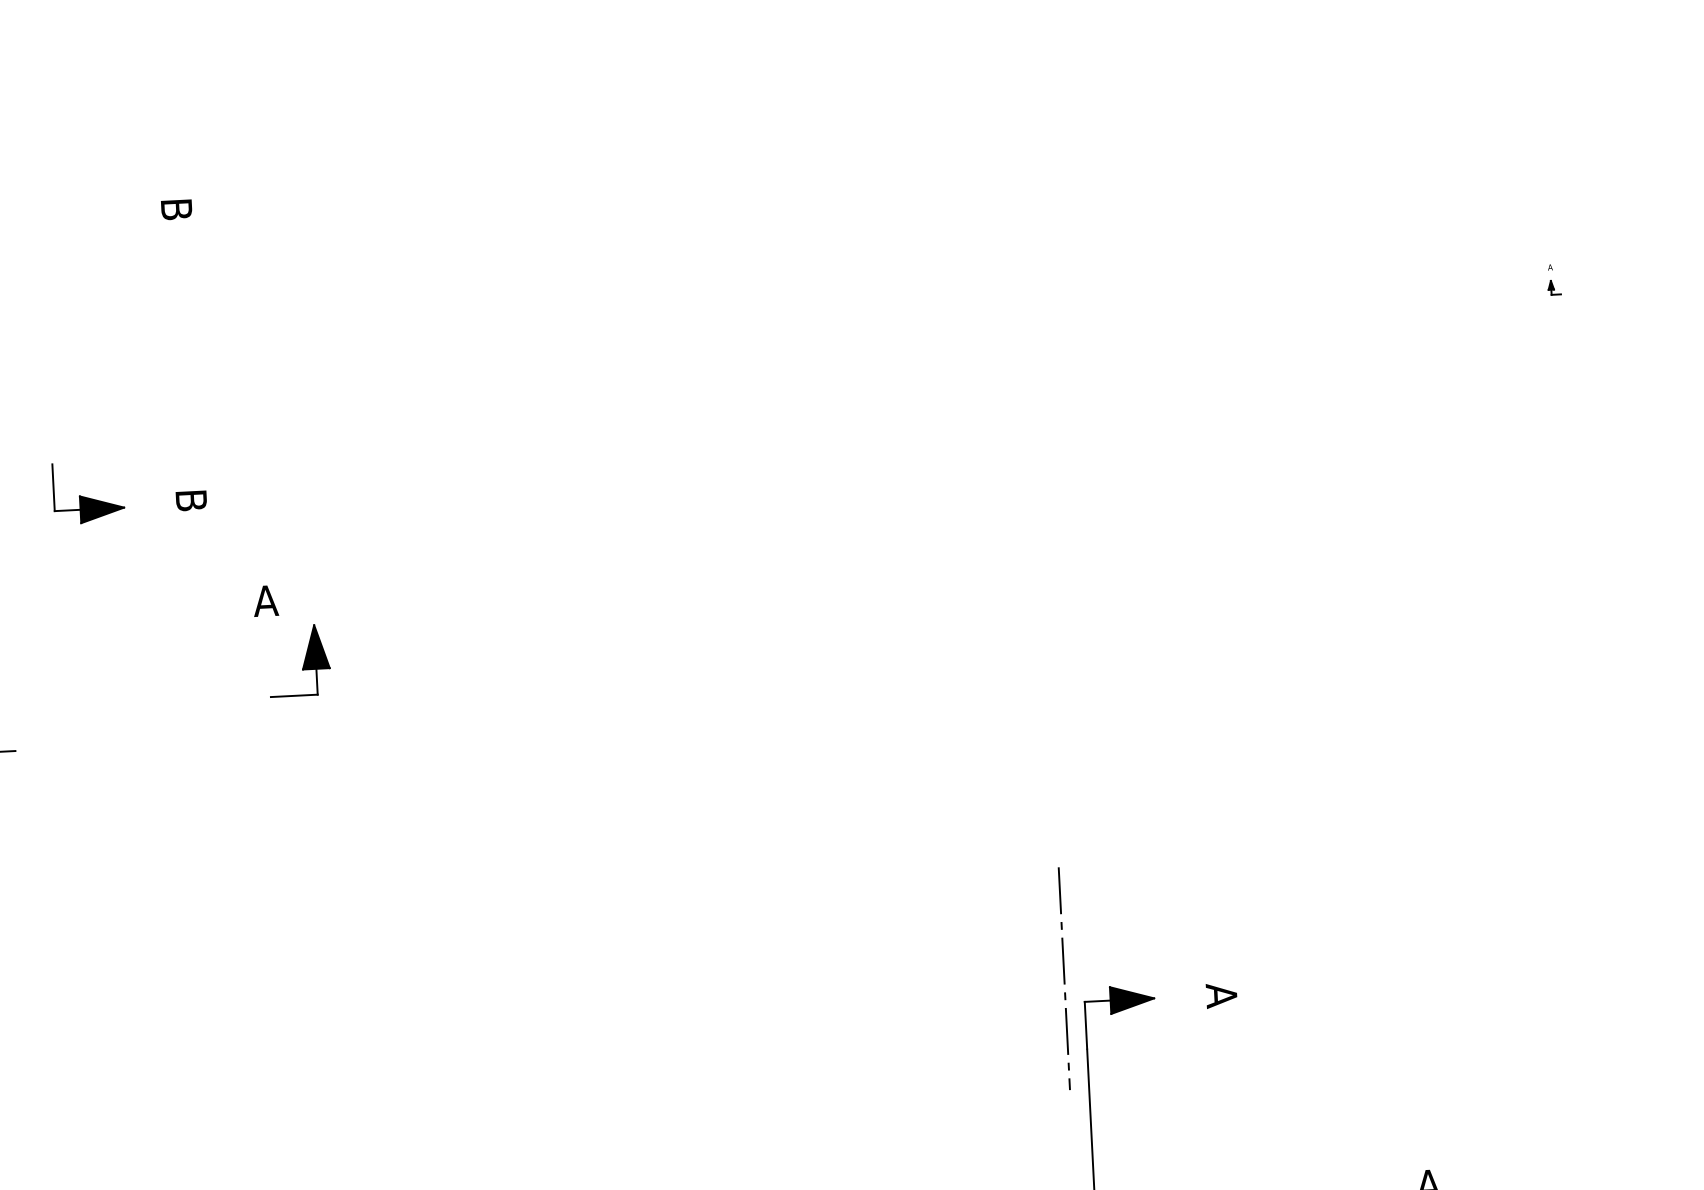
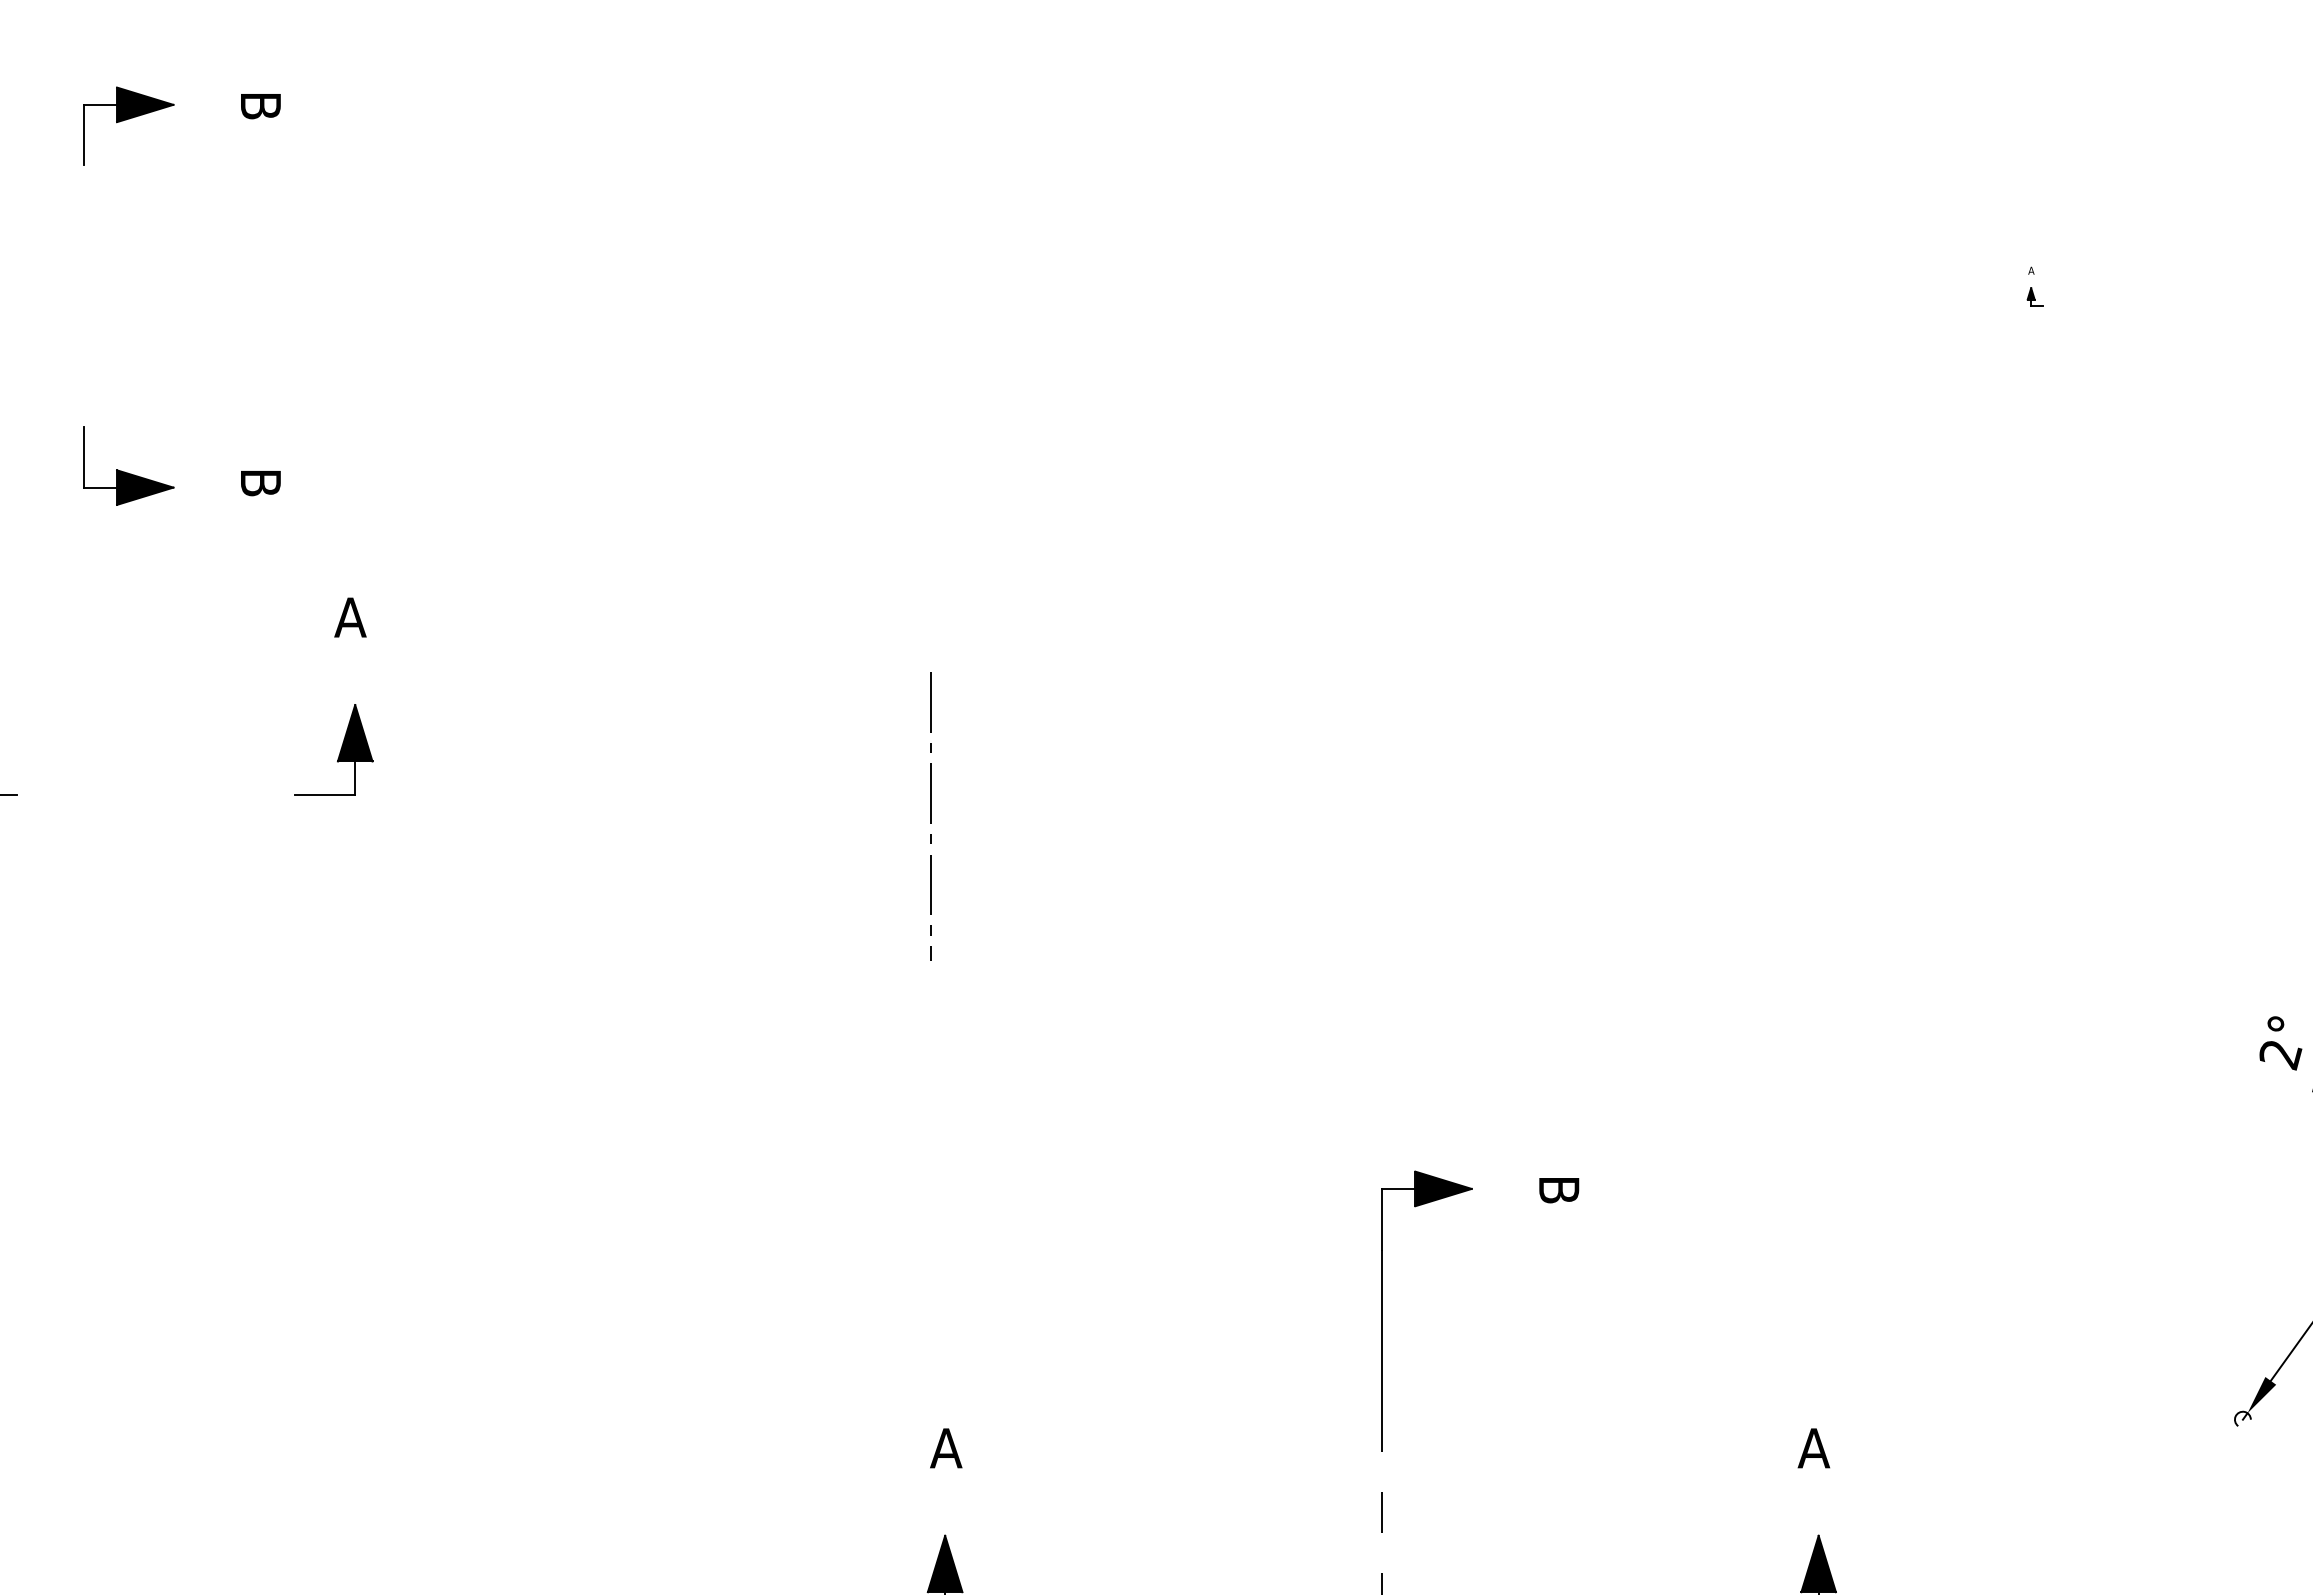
part: (75, 229) -> (128, 125), added
part: (303, 662) -> (339, 752), moved
line: (1063, 978) -> (930, 816), moved
text: (1221, 995) -> (1559, 1189), A -> B

